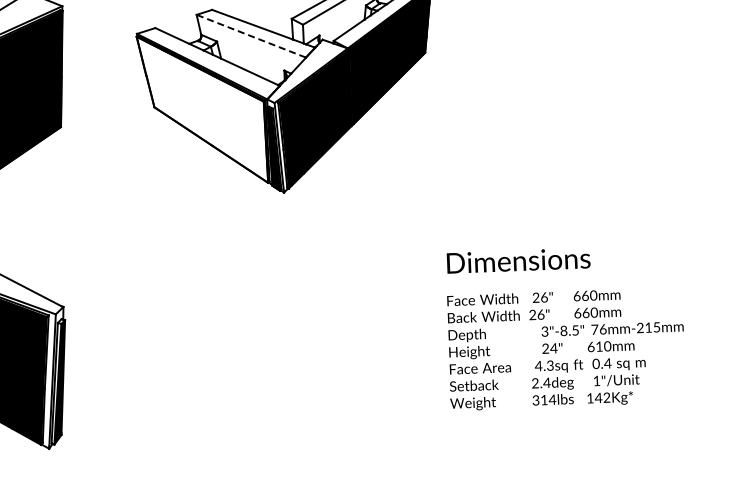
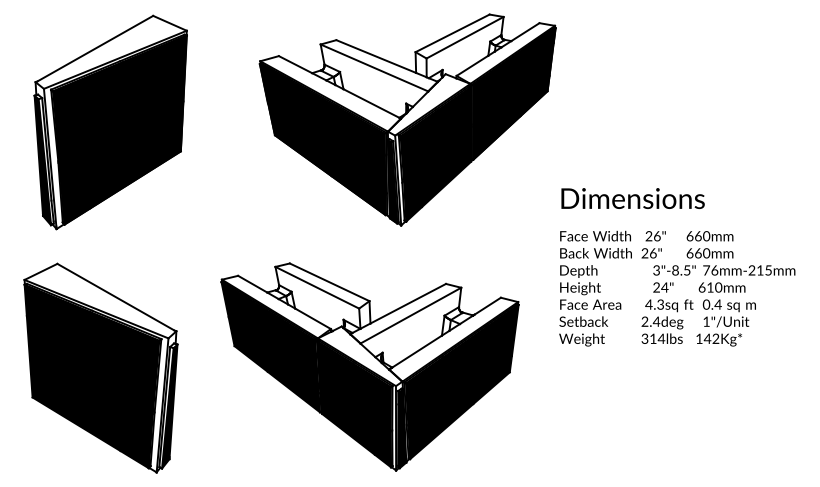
line: (251, 35) -> (374, 67), dashed -> solid
fill: (202, 109) -> (322, 139), added
text: (565, 327) -> (677, 267), moved
part: (257, 334) -> (369, 366), added

